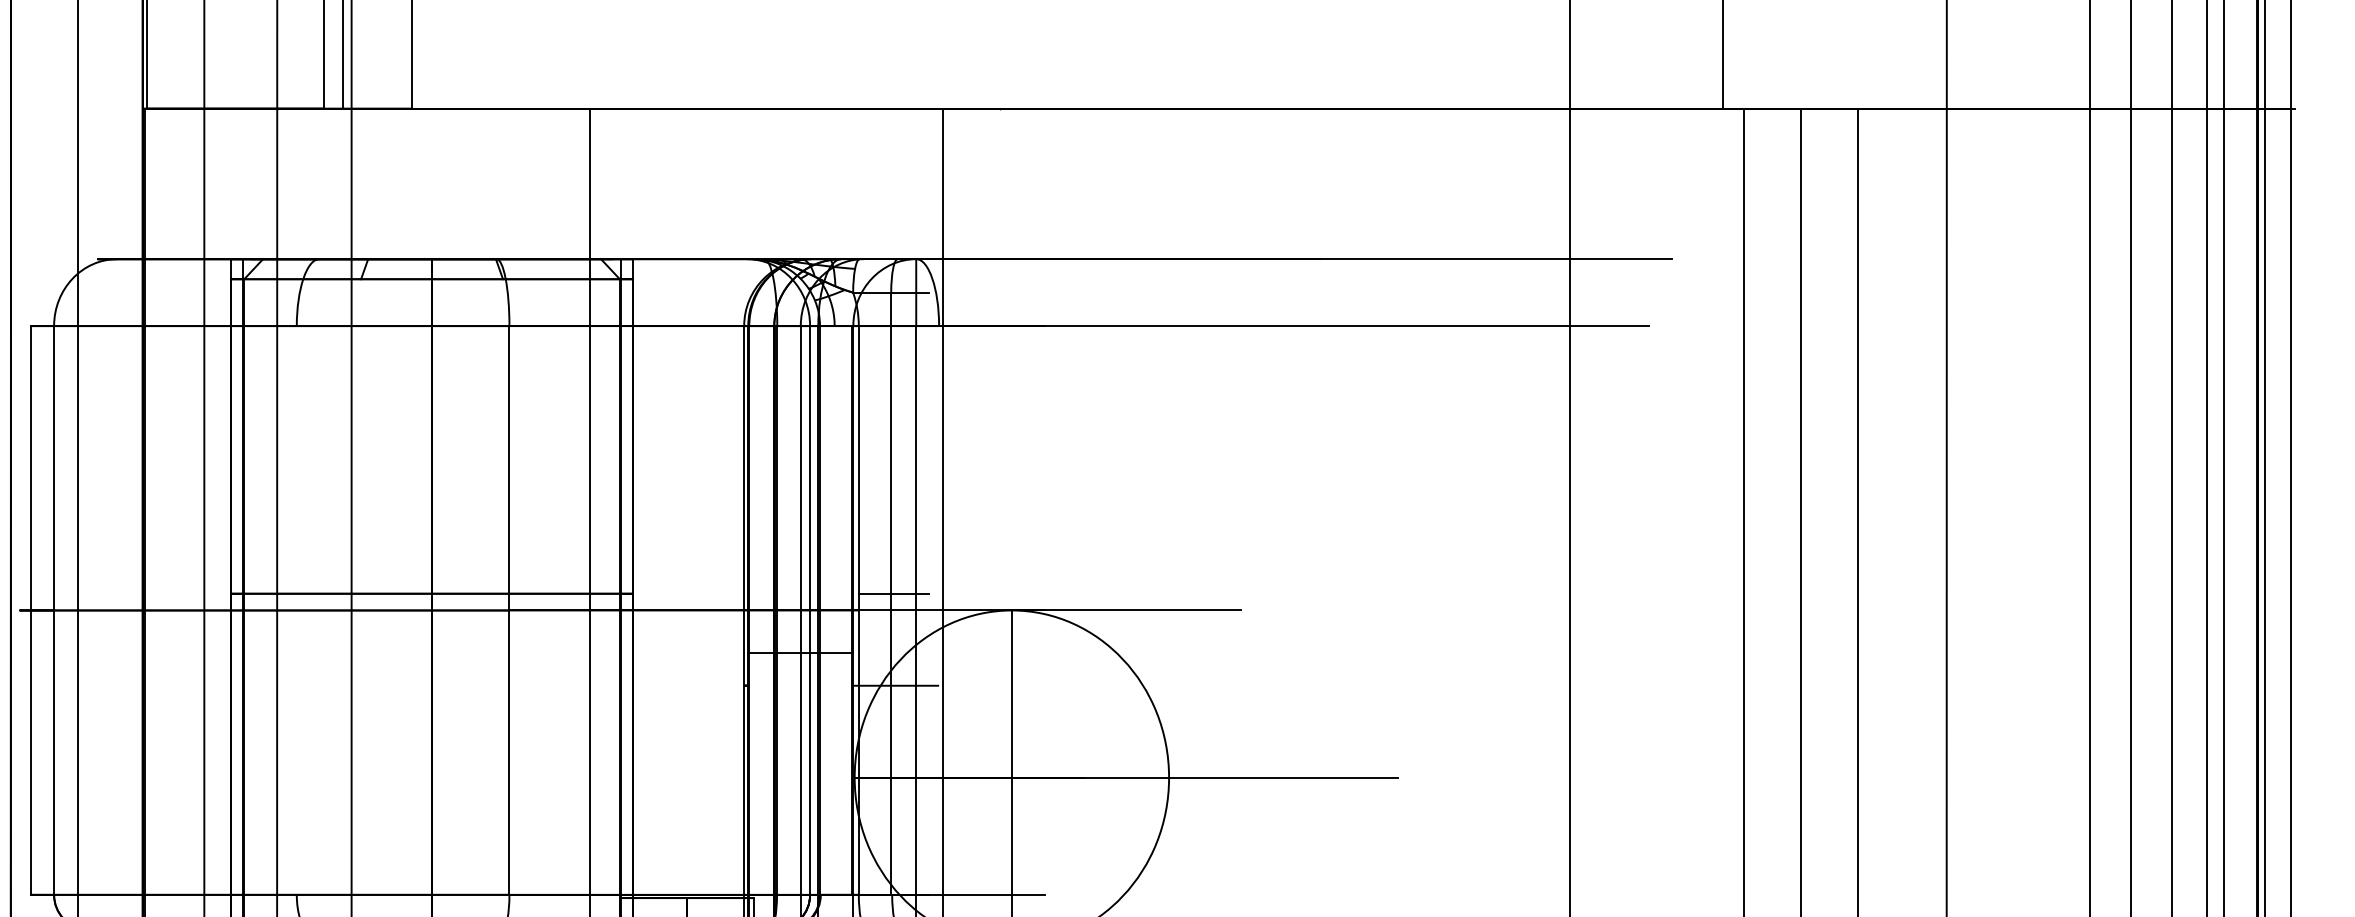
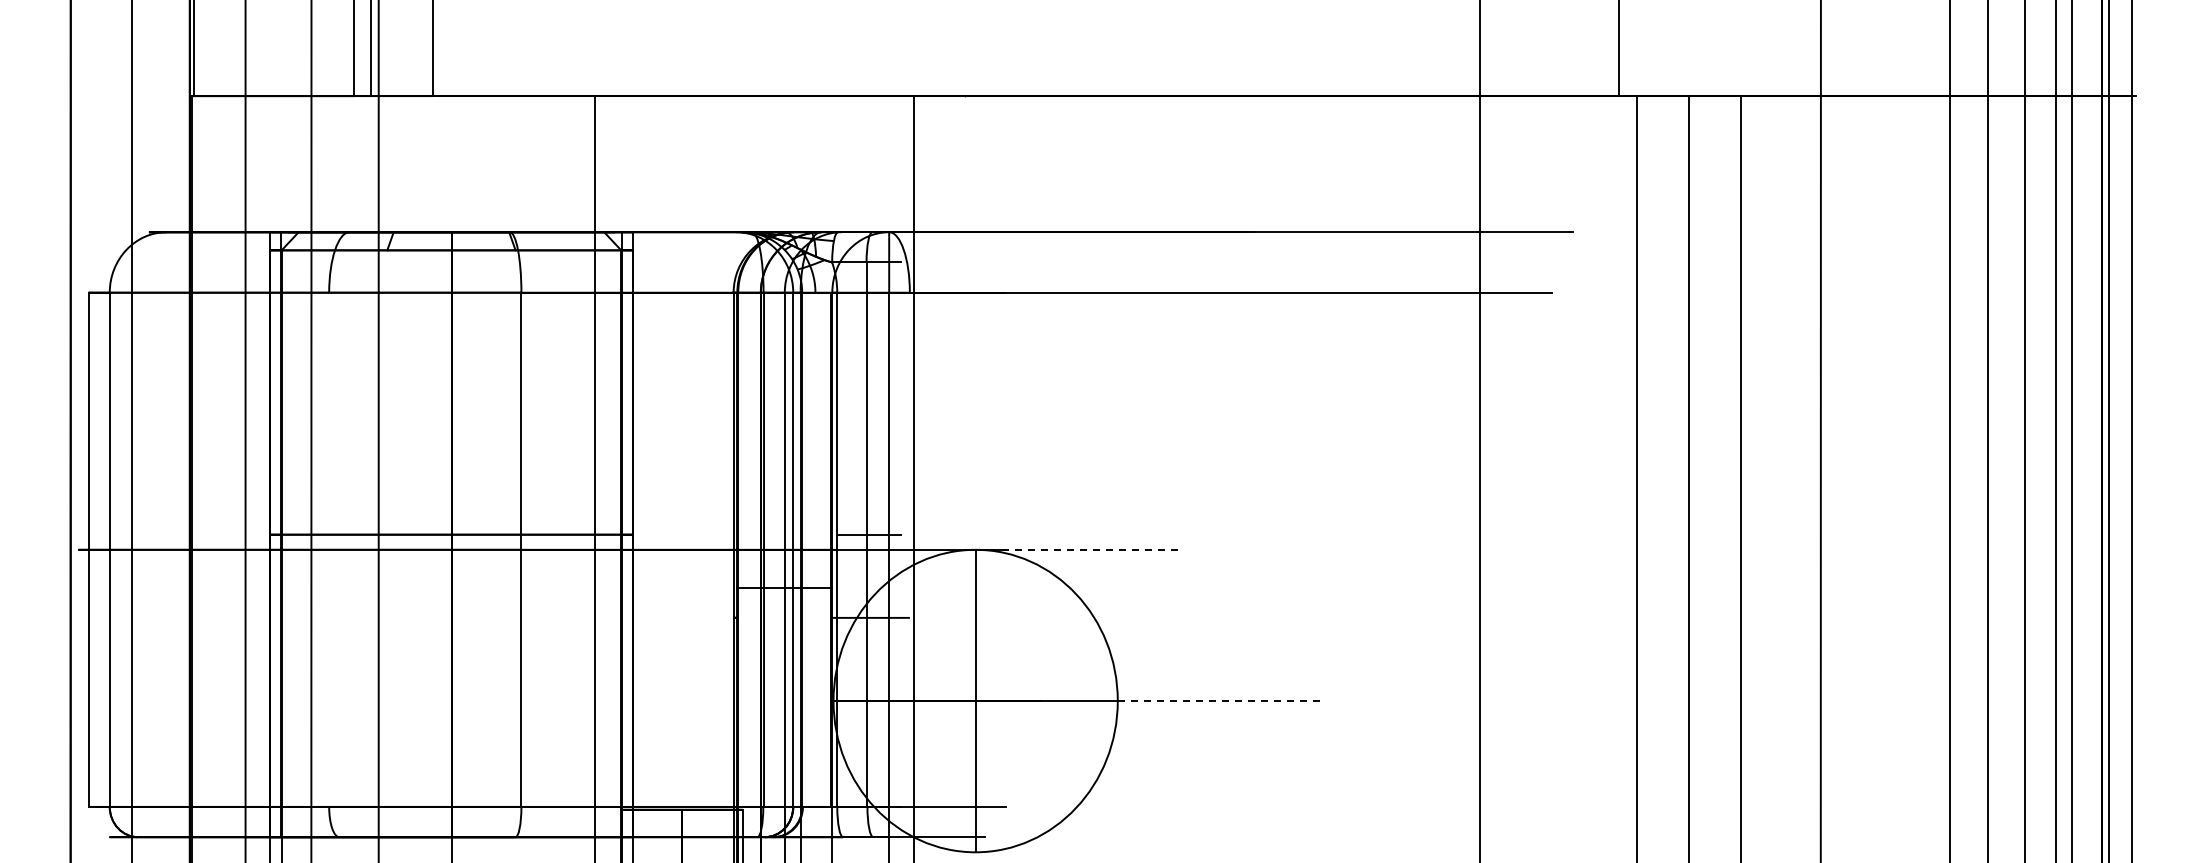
line: (1126, 610) -> (1079, 549), solid -> dashed
line: (1283, 778) -> (1221, 701), solid -> dashed

